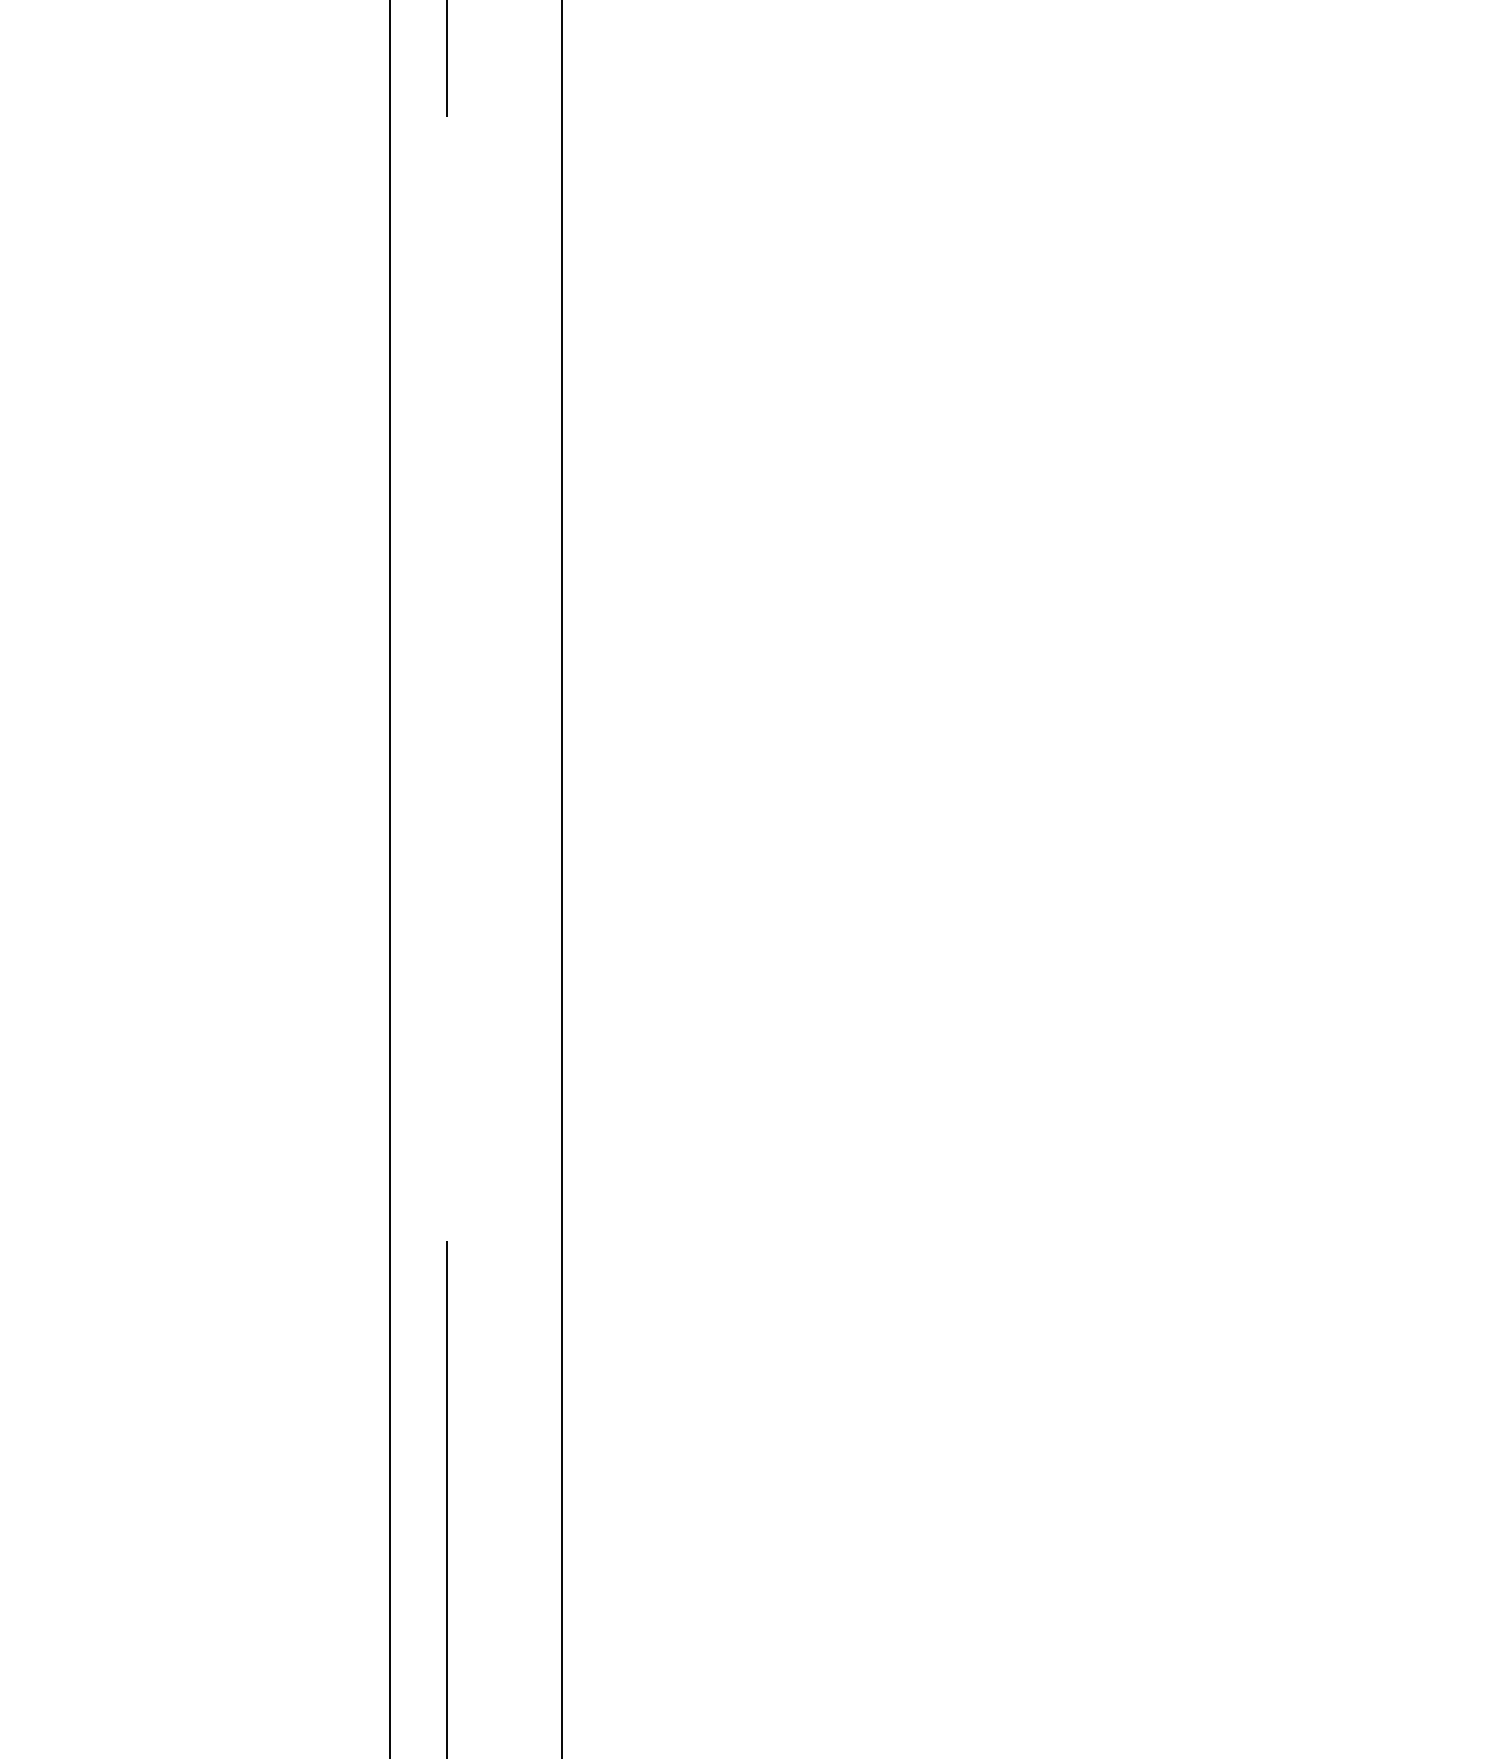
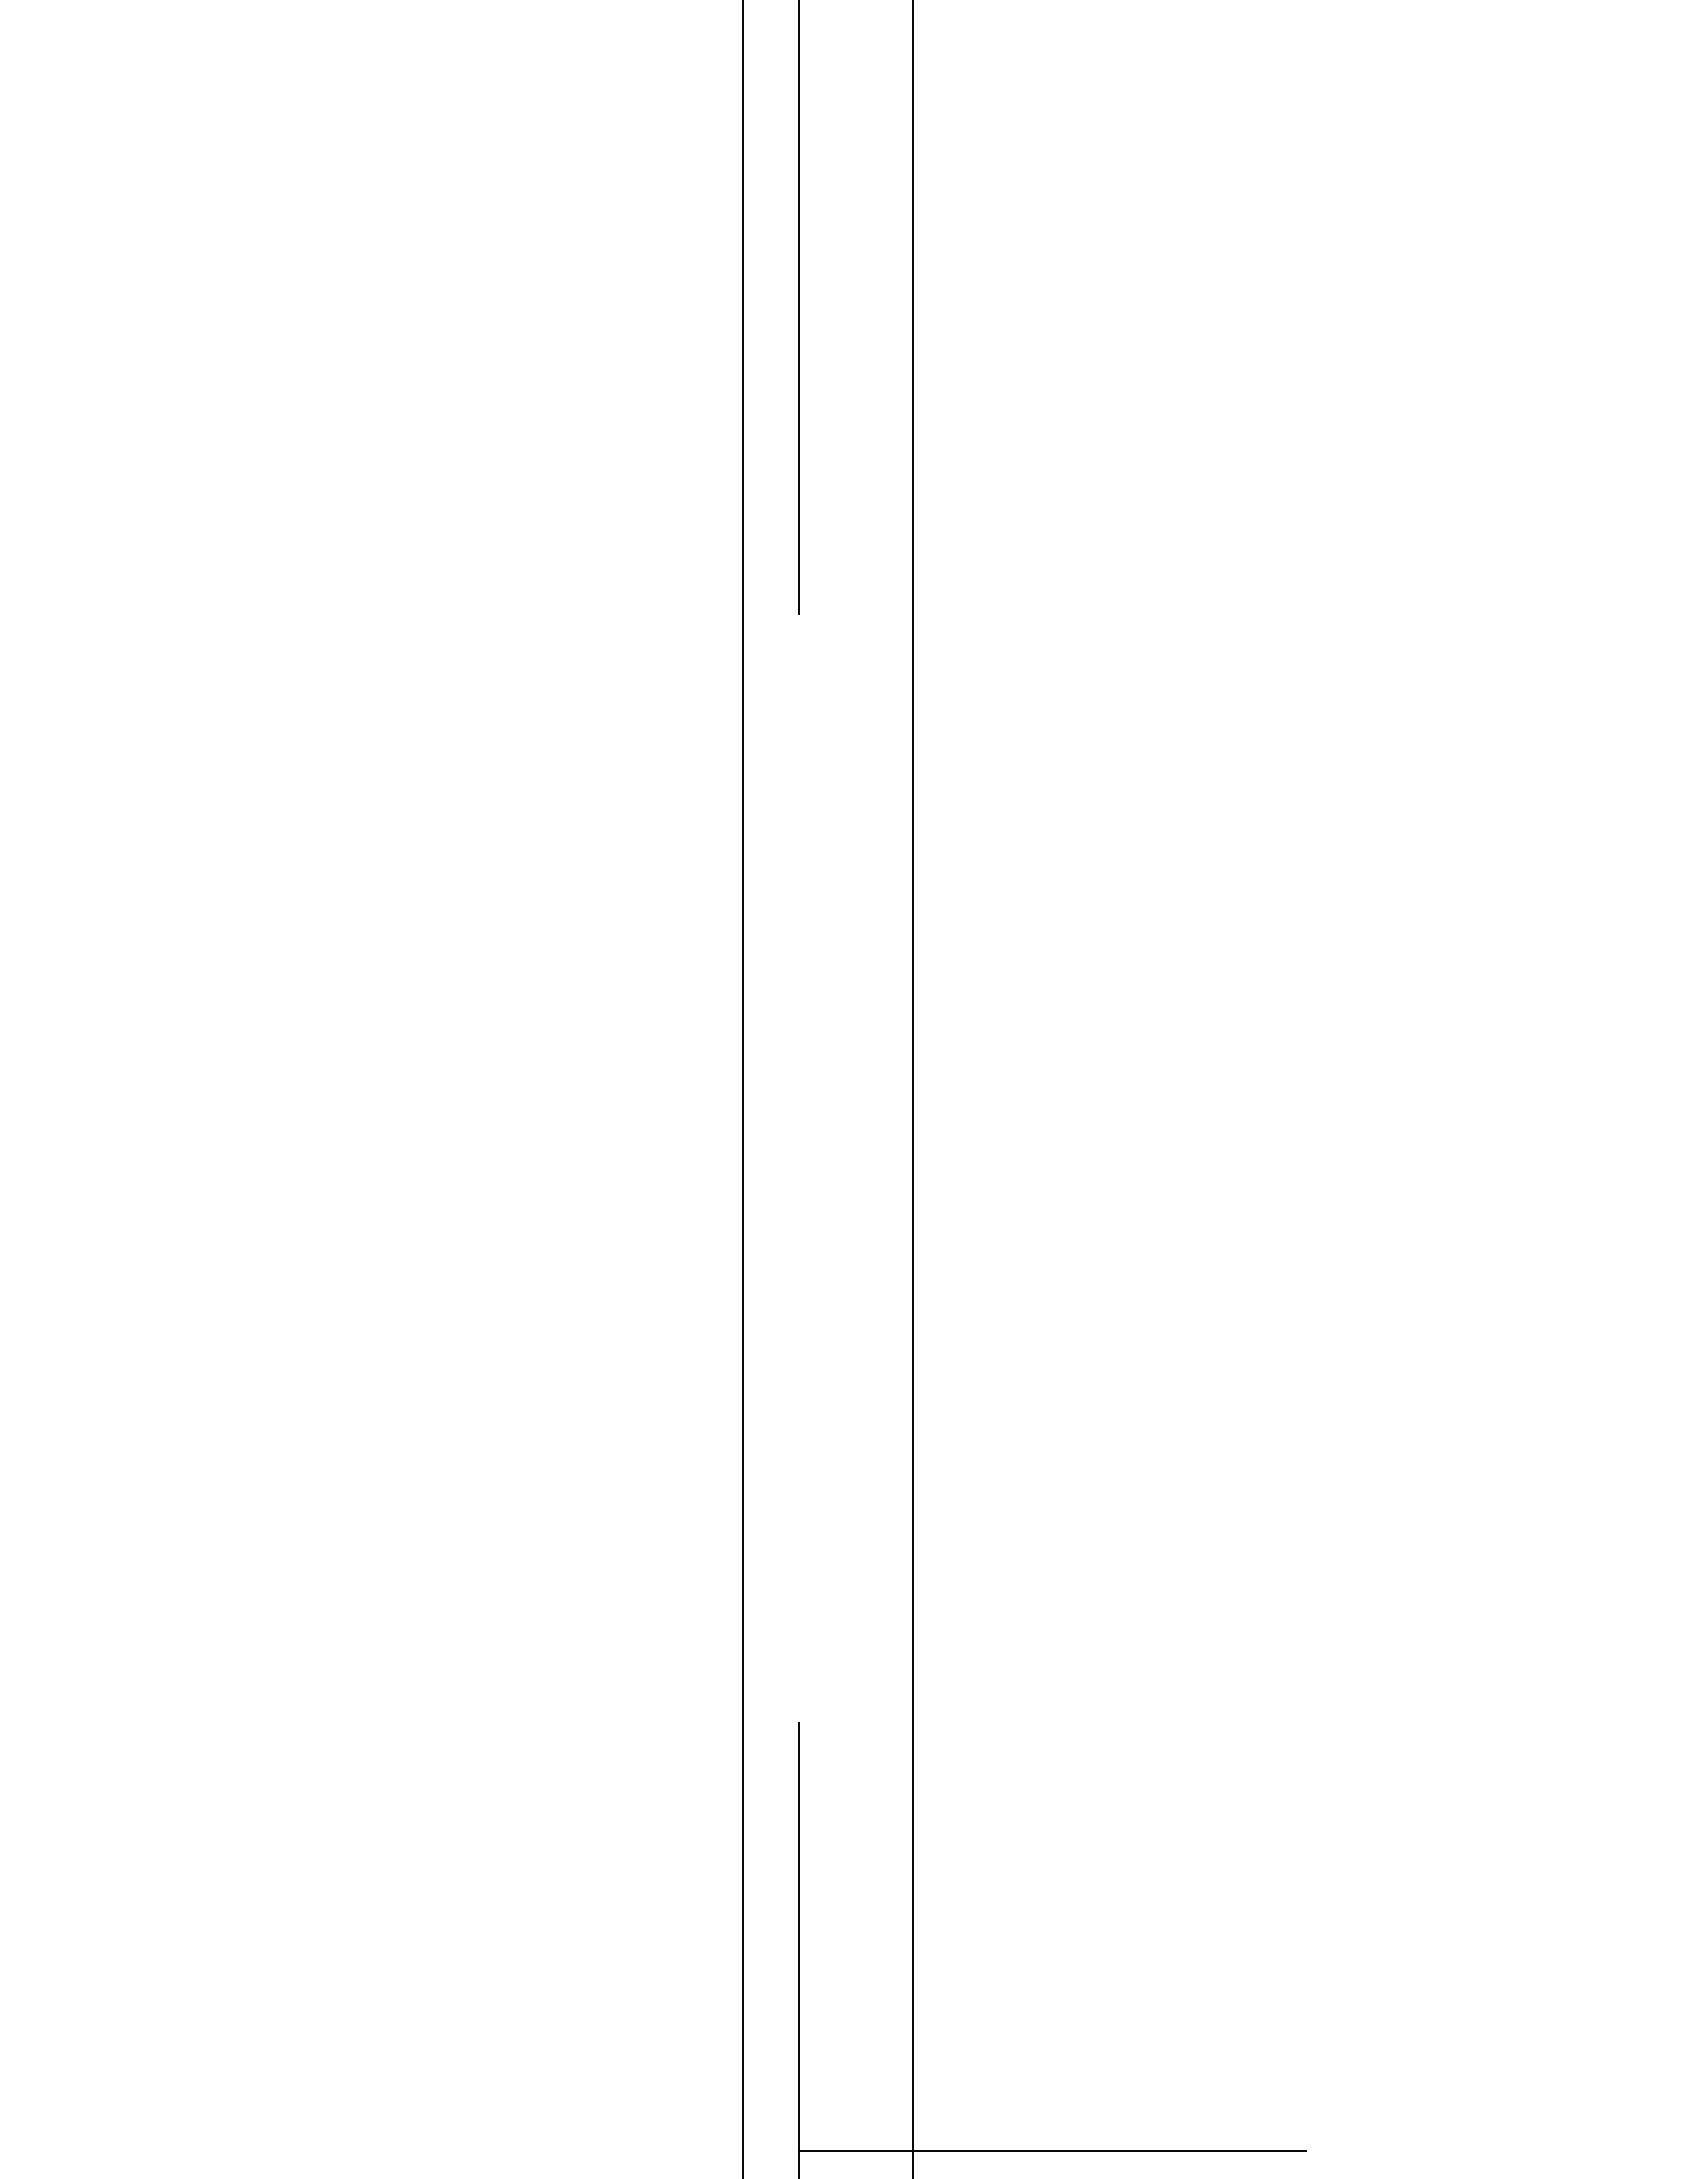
line: (704, 1675) -> (1053, 2150), added

